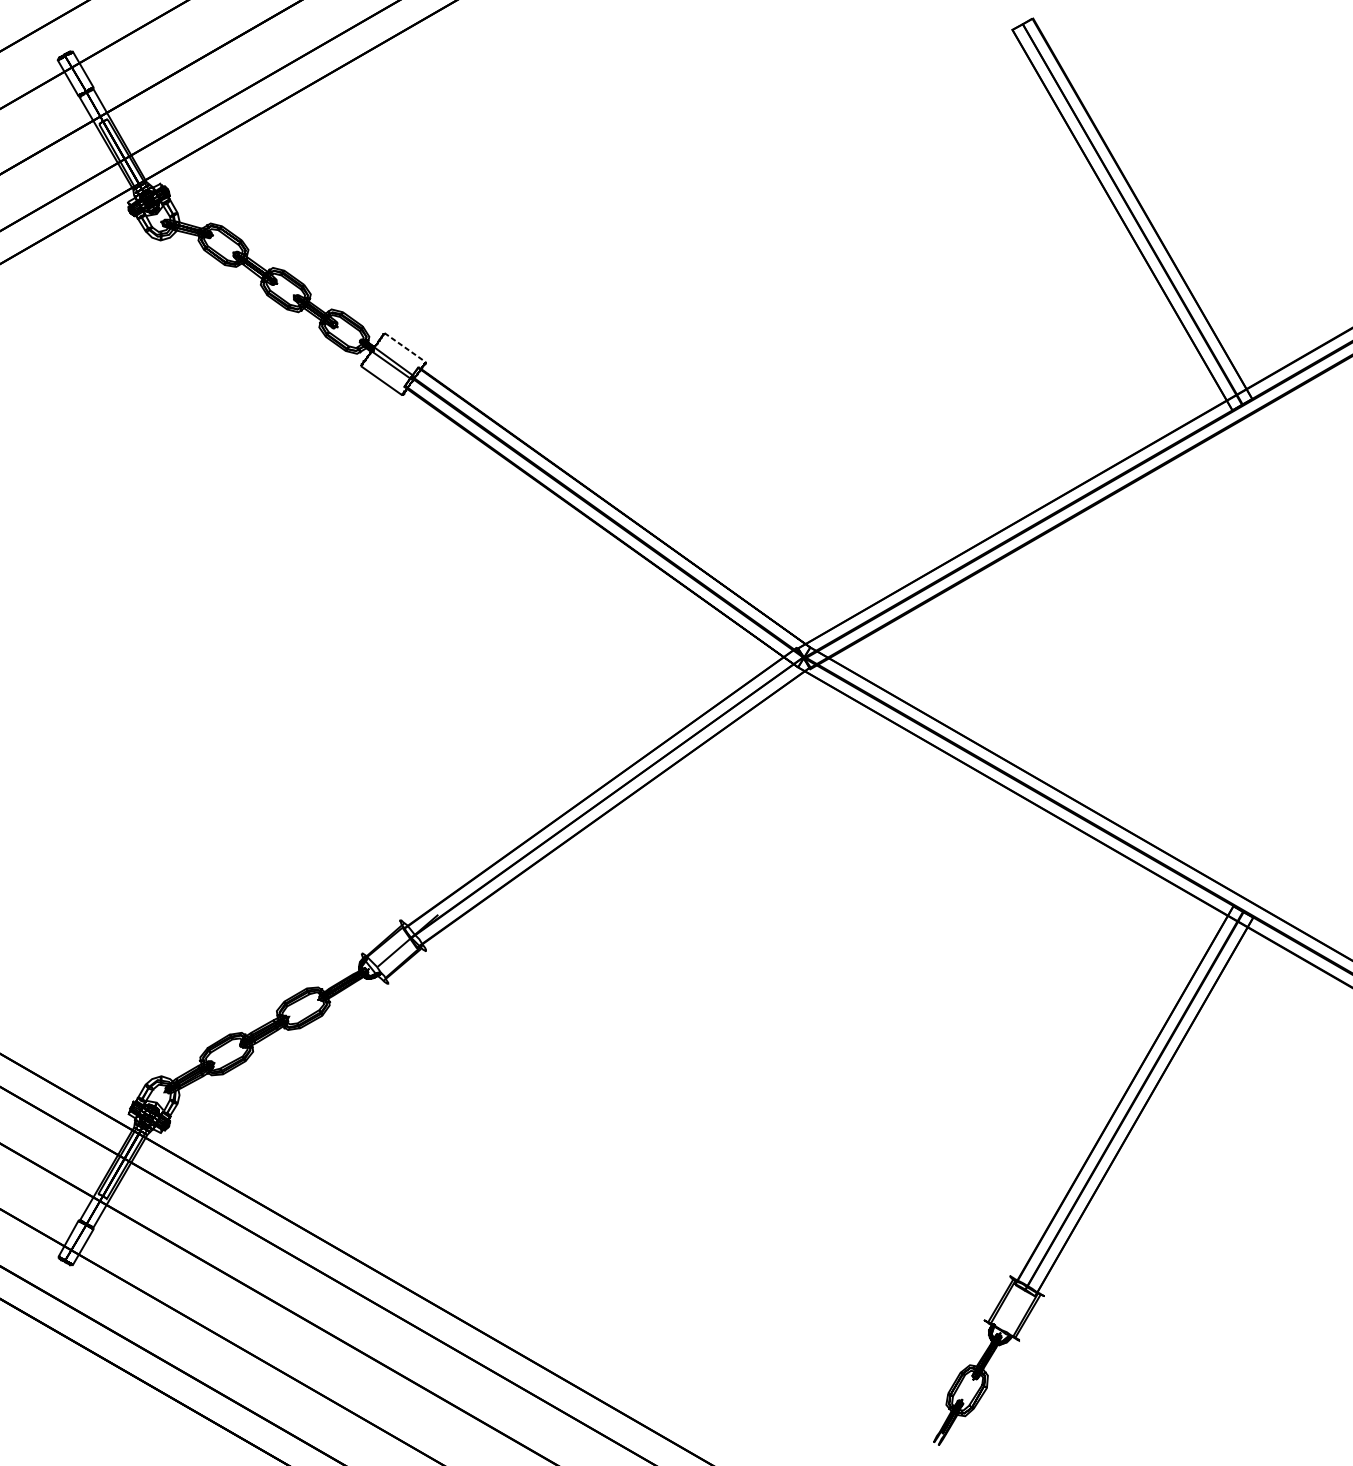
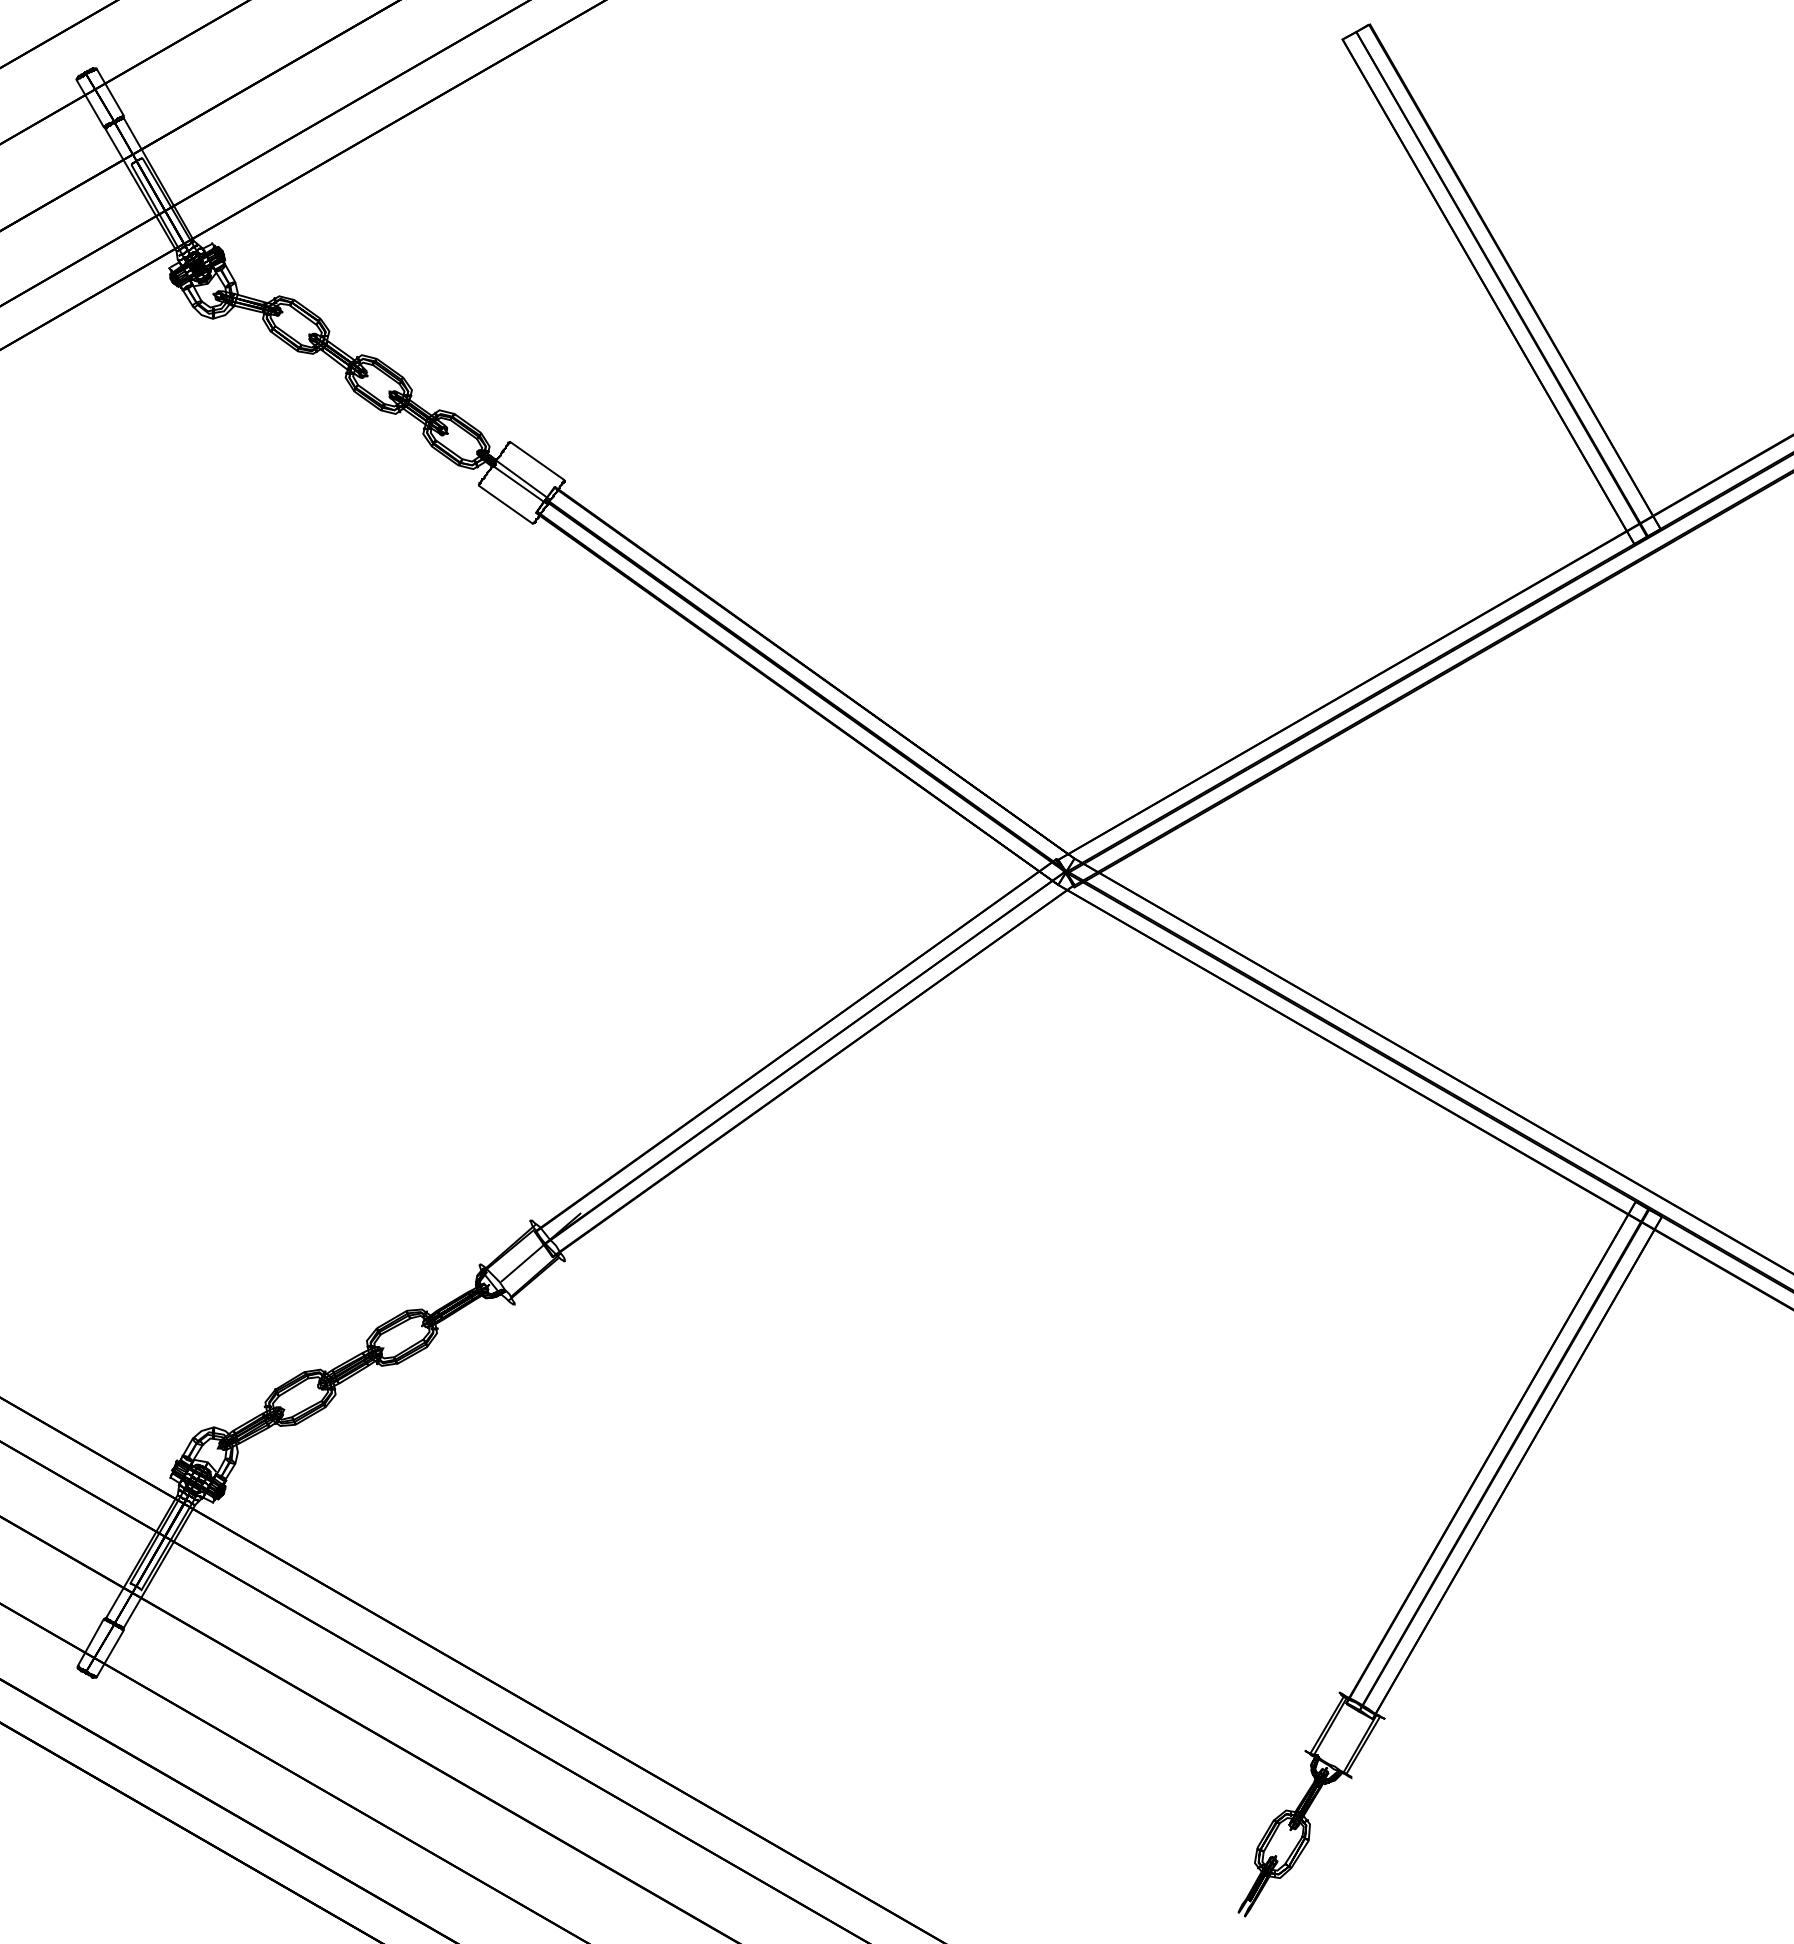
line: (405, 347) -> (537, 460), dashed -> solid

